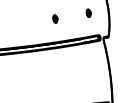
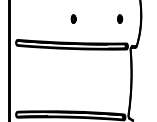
part: (55, 18) -> (73, 18), moved

